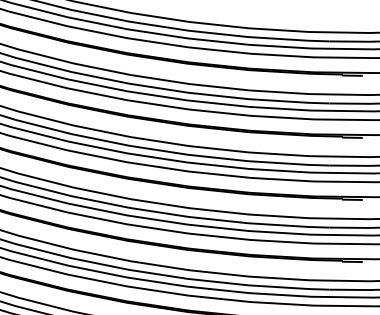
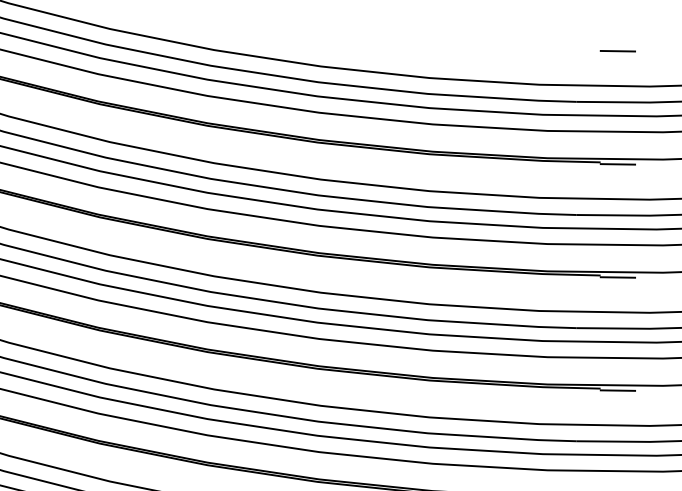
line: (352, 13) -> (618, 51), added

